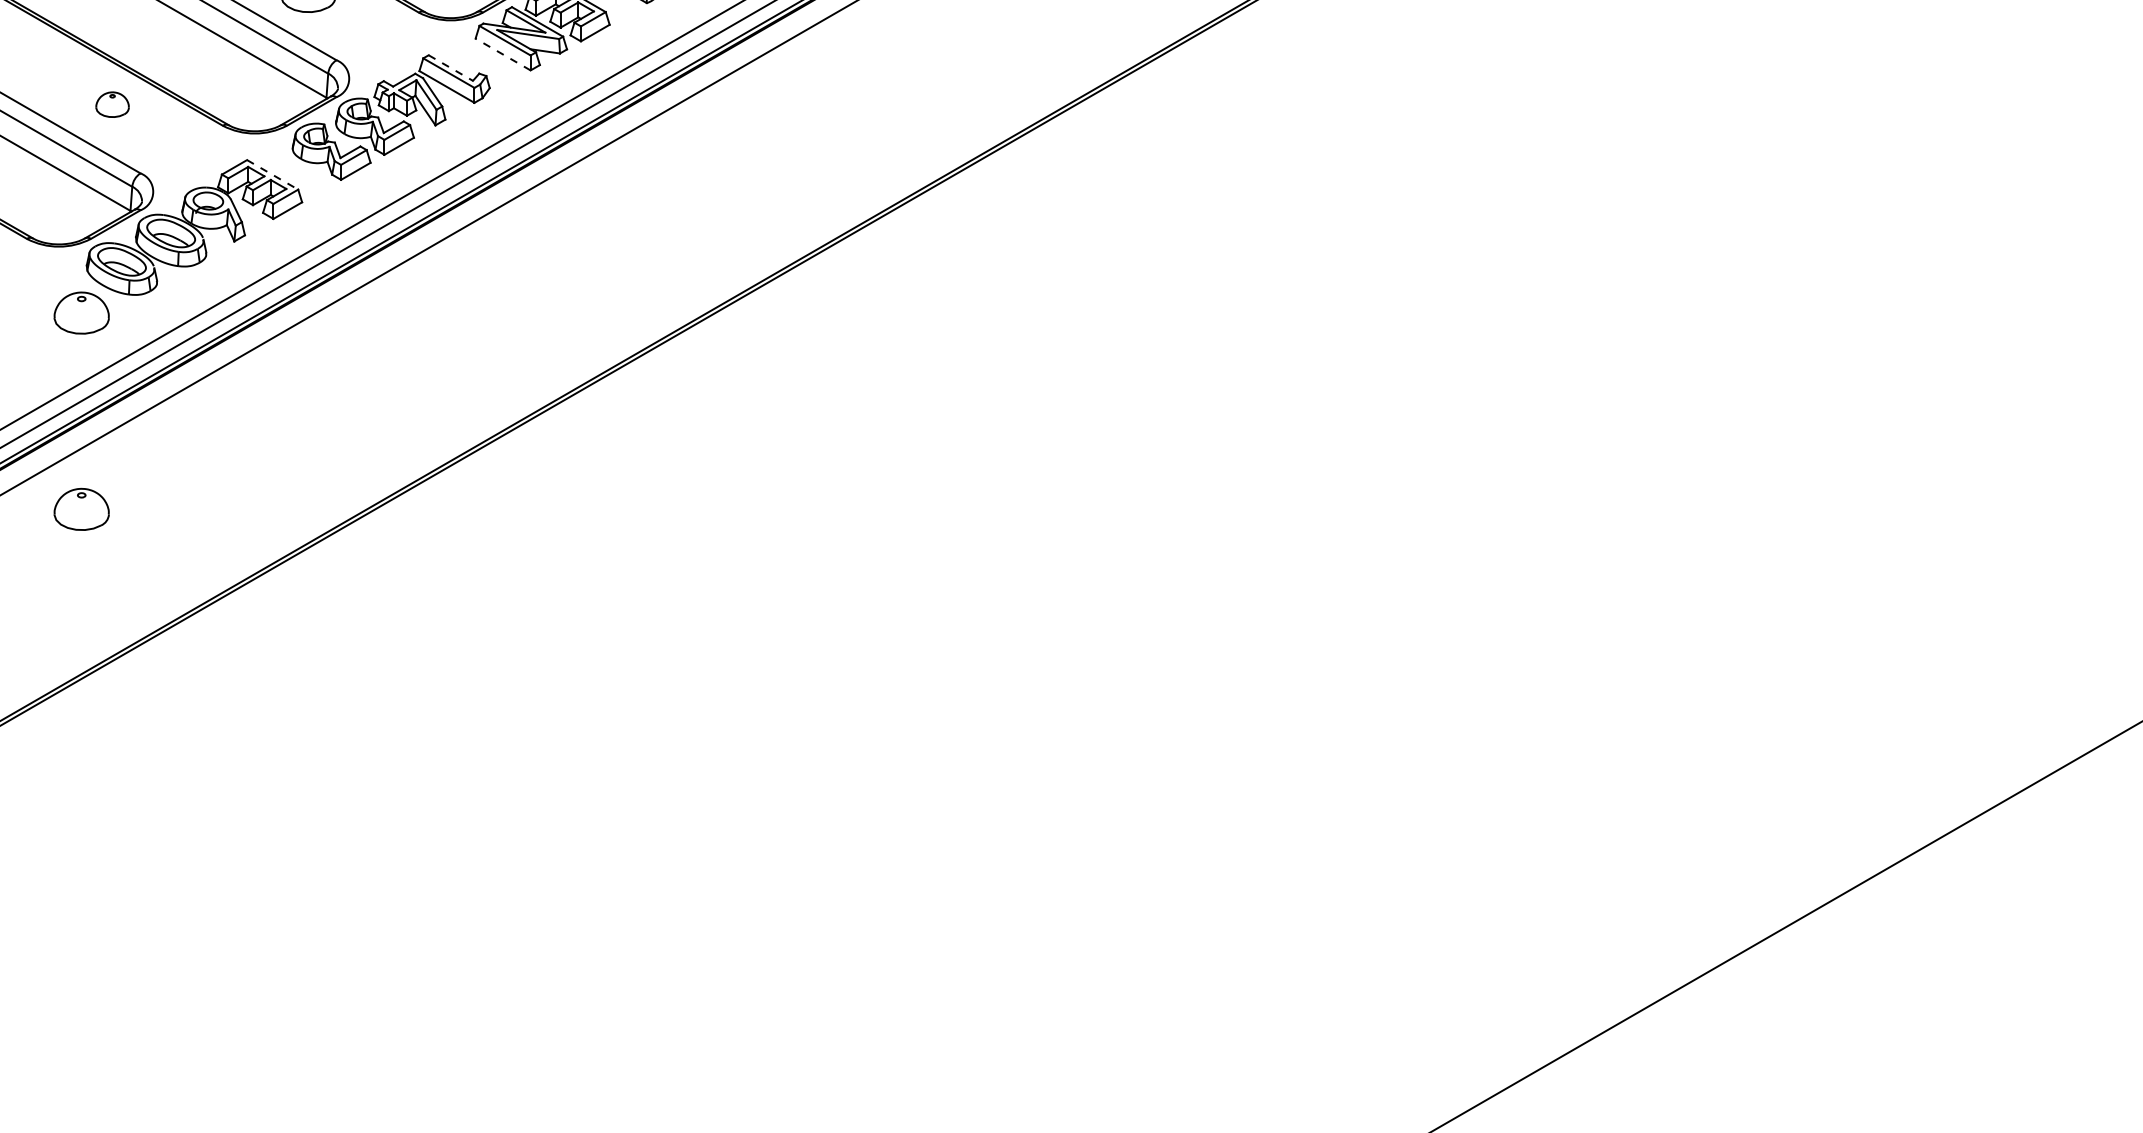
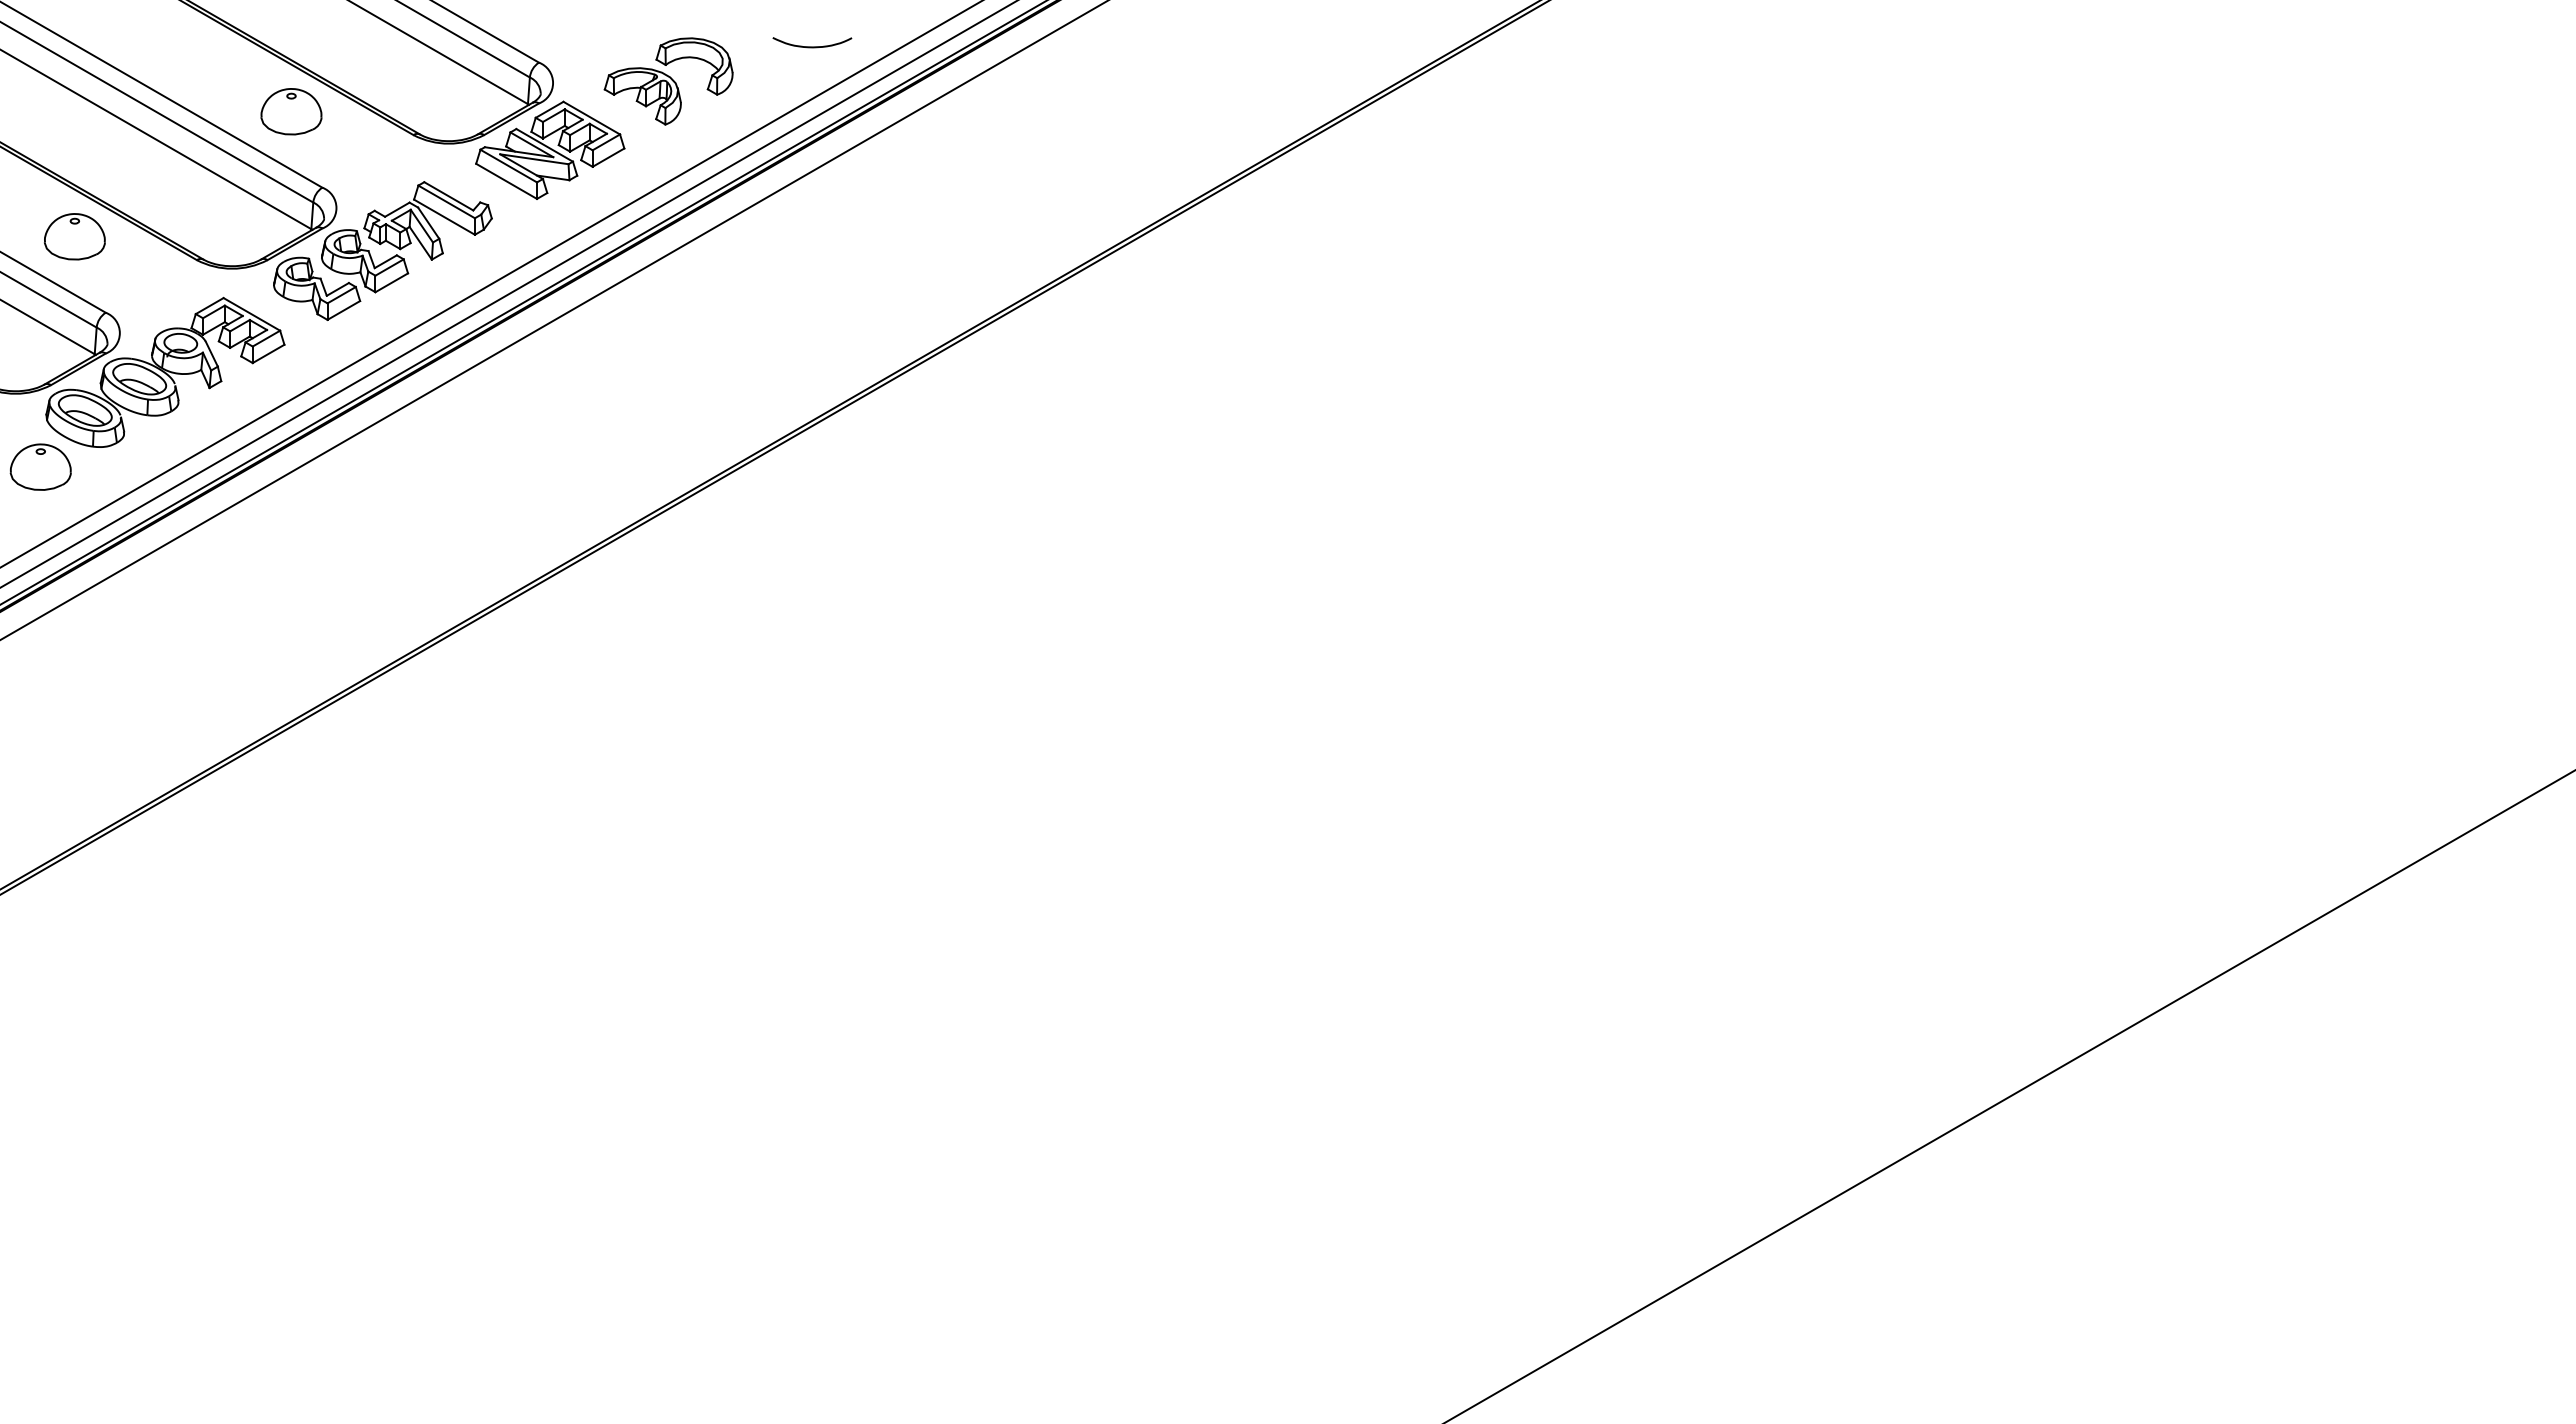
line: (503, 54) -> (506, 181), dashed -> solid
line: (451, 68) -> (449, 196), dashed -> solid
part: (112, 104) -> (74, 236), size x1.67
line: (272, 174) -> (251, 314), dashed -> solid
part: (81, 508) -> (40, 683), removed

